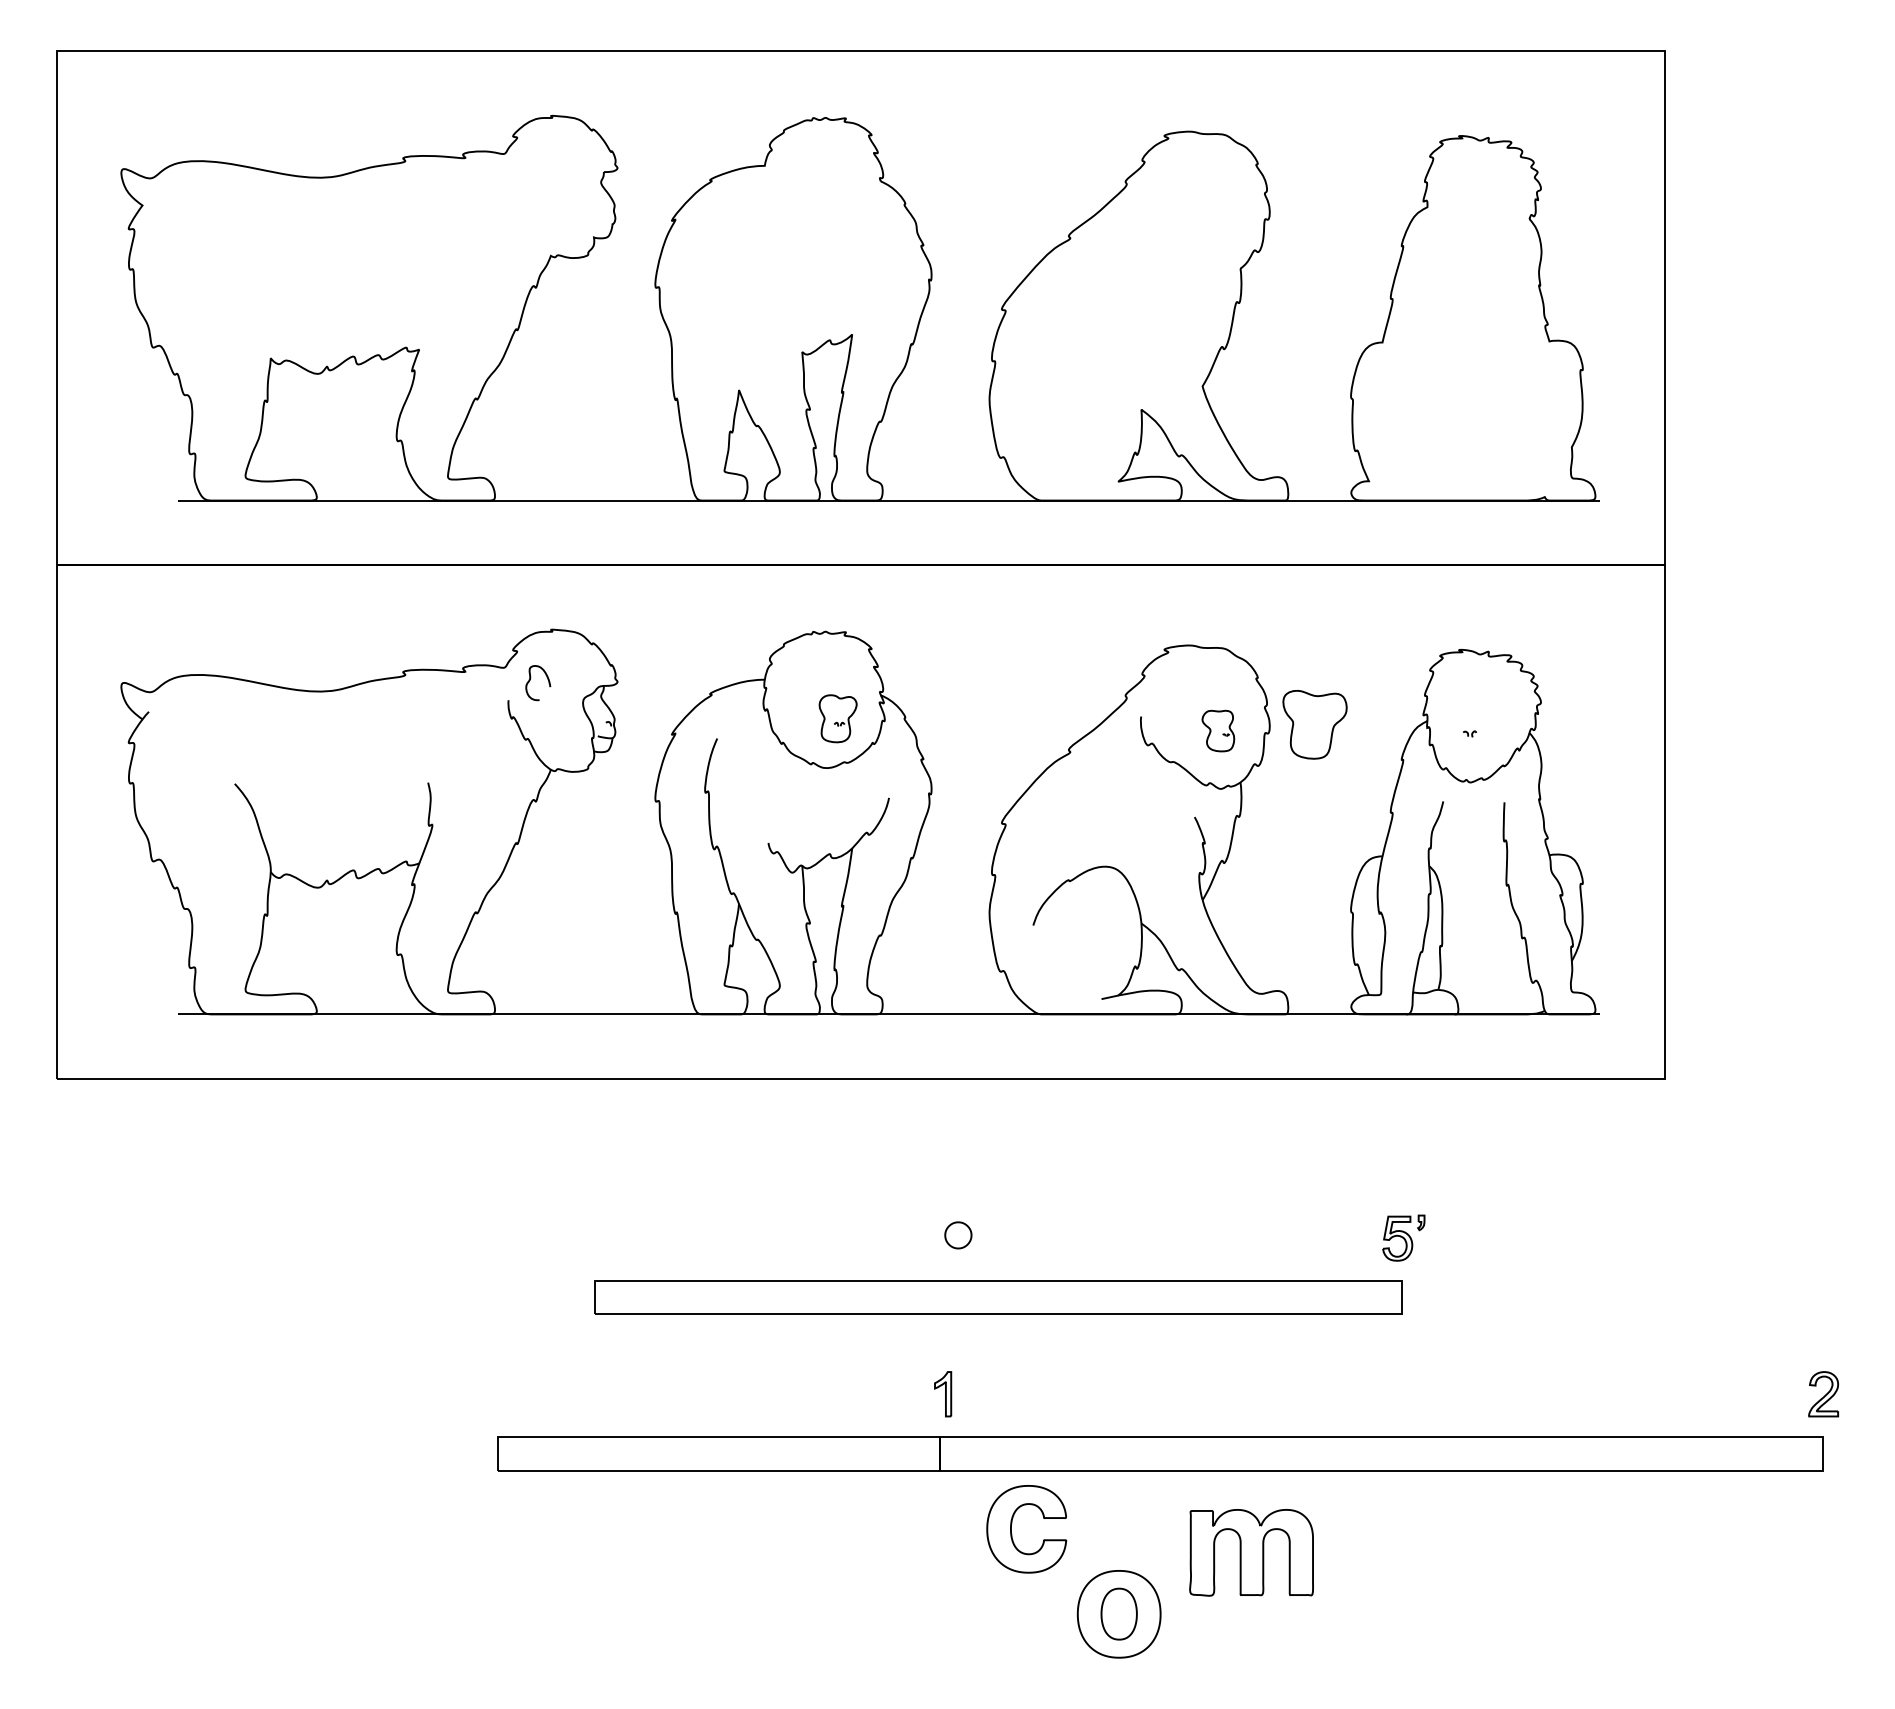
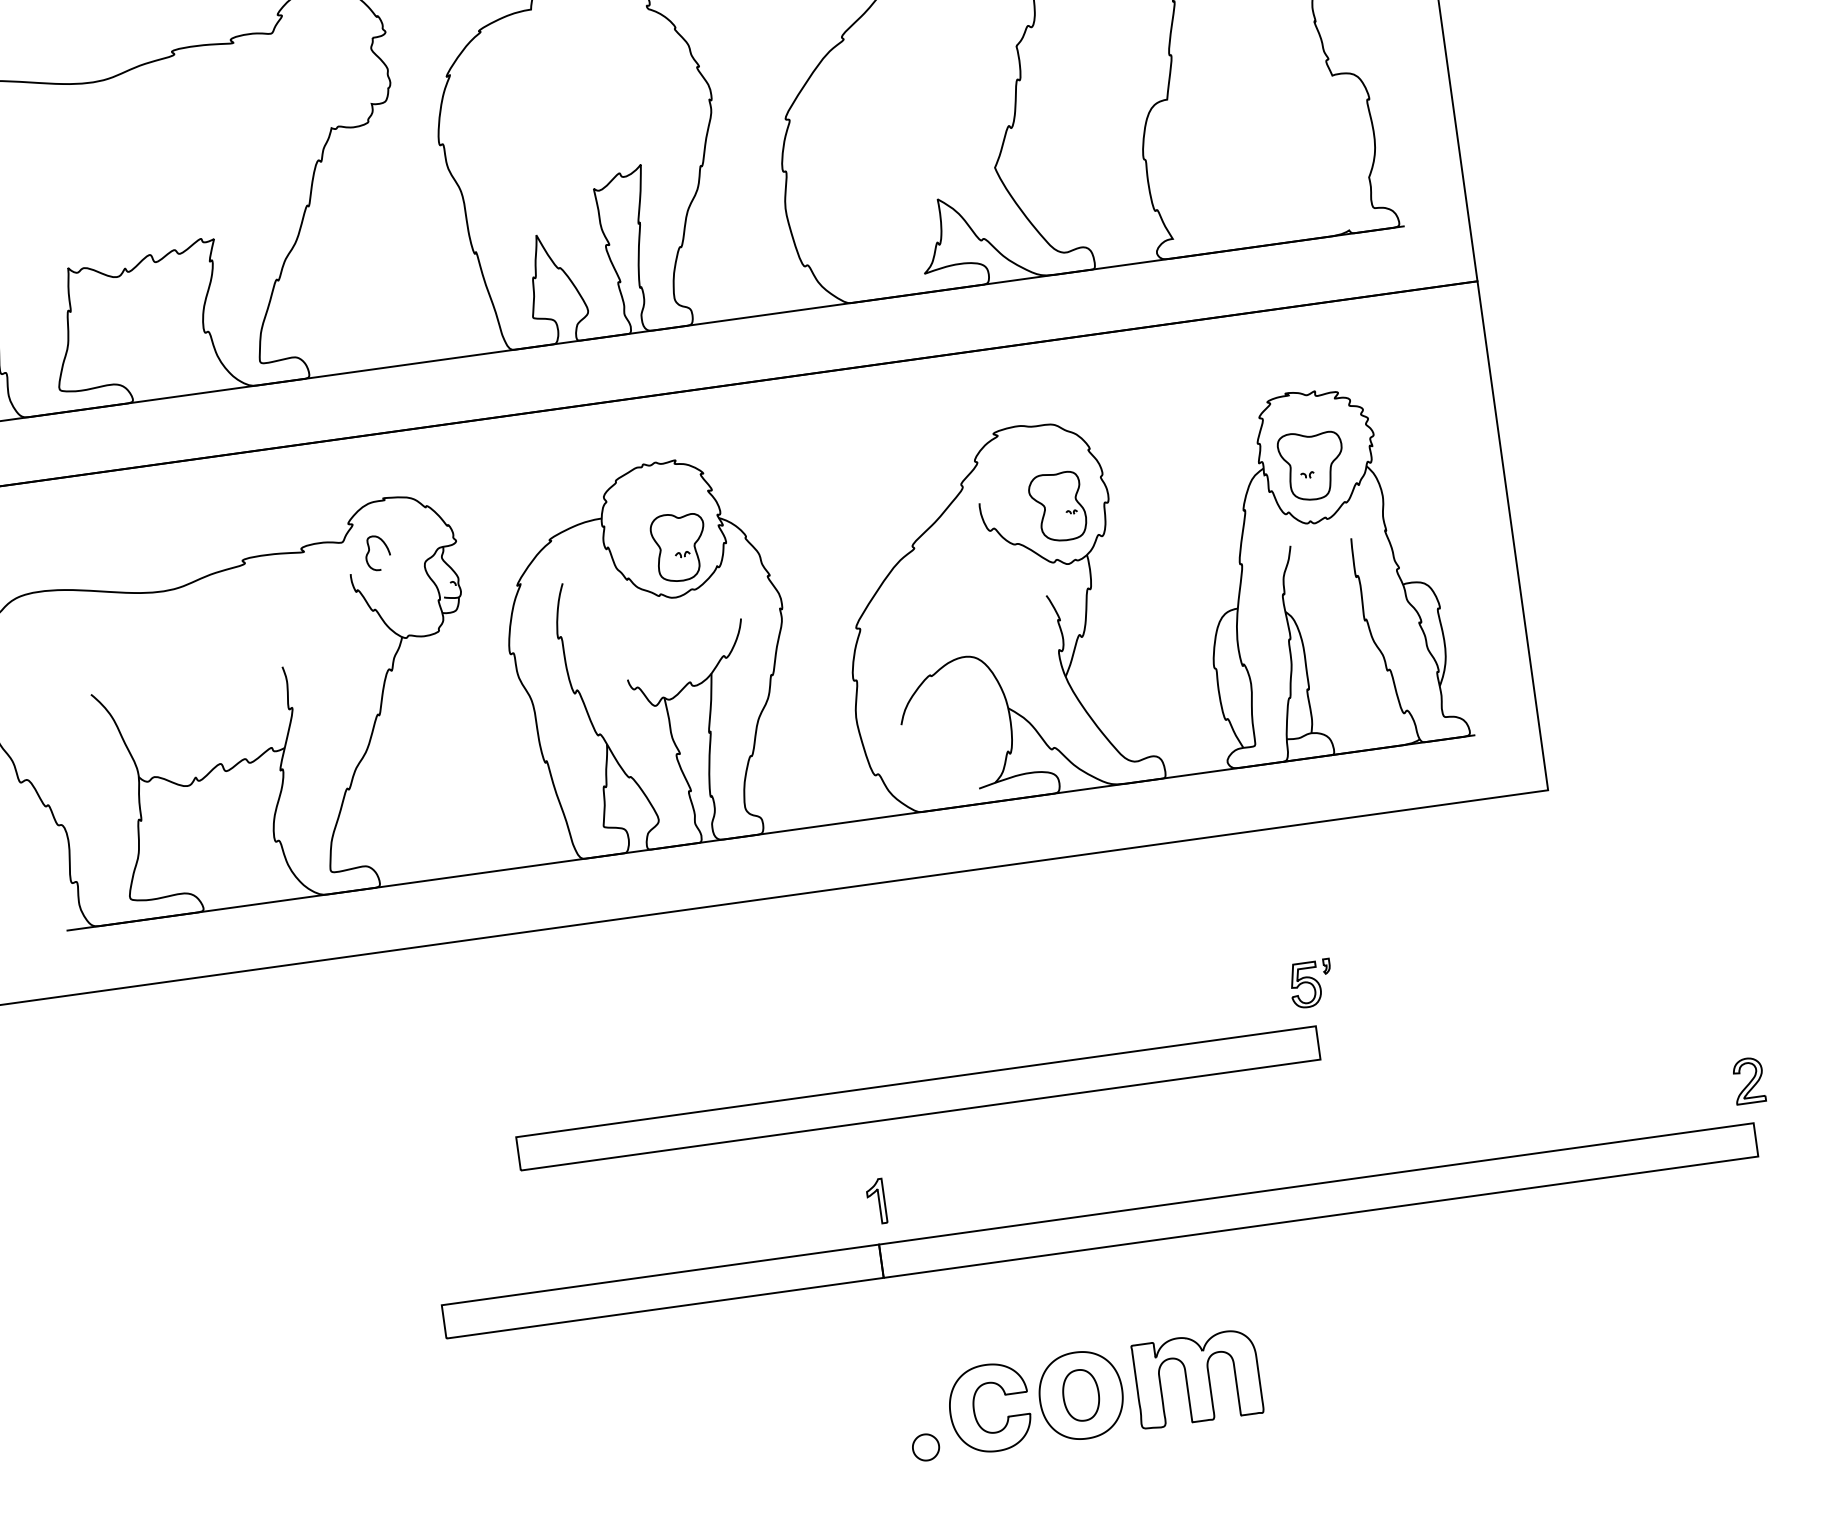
part: (837, 718) -> (679, 546), size x1.43
part: (1314, 724) -> (1311, 465), moved
part: (1218, 730) -> (1058, 506), size x1.67
part: (958, 1235) -> (926, 1447), moved
part: (1012, 1524) -> (974, 1405), moved
part: (1251, 1552) -> (1197, 1378), moved

